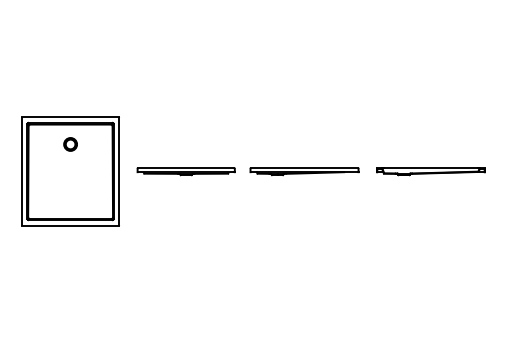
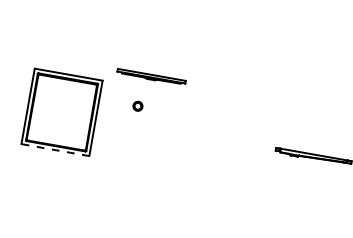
circle: (70, 144) -> (137, 106), moved
part: (185, 171) -> (150, 76), moved
part: (304, 171) -> (225, 141), removed
line: (71, 225) -> (56, 150), solid -> dashed

